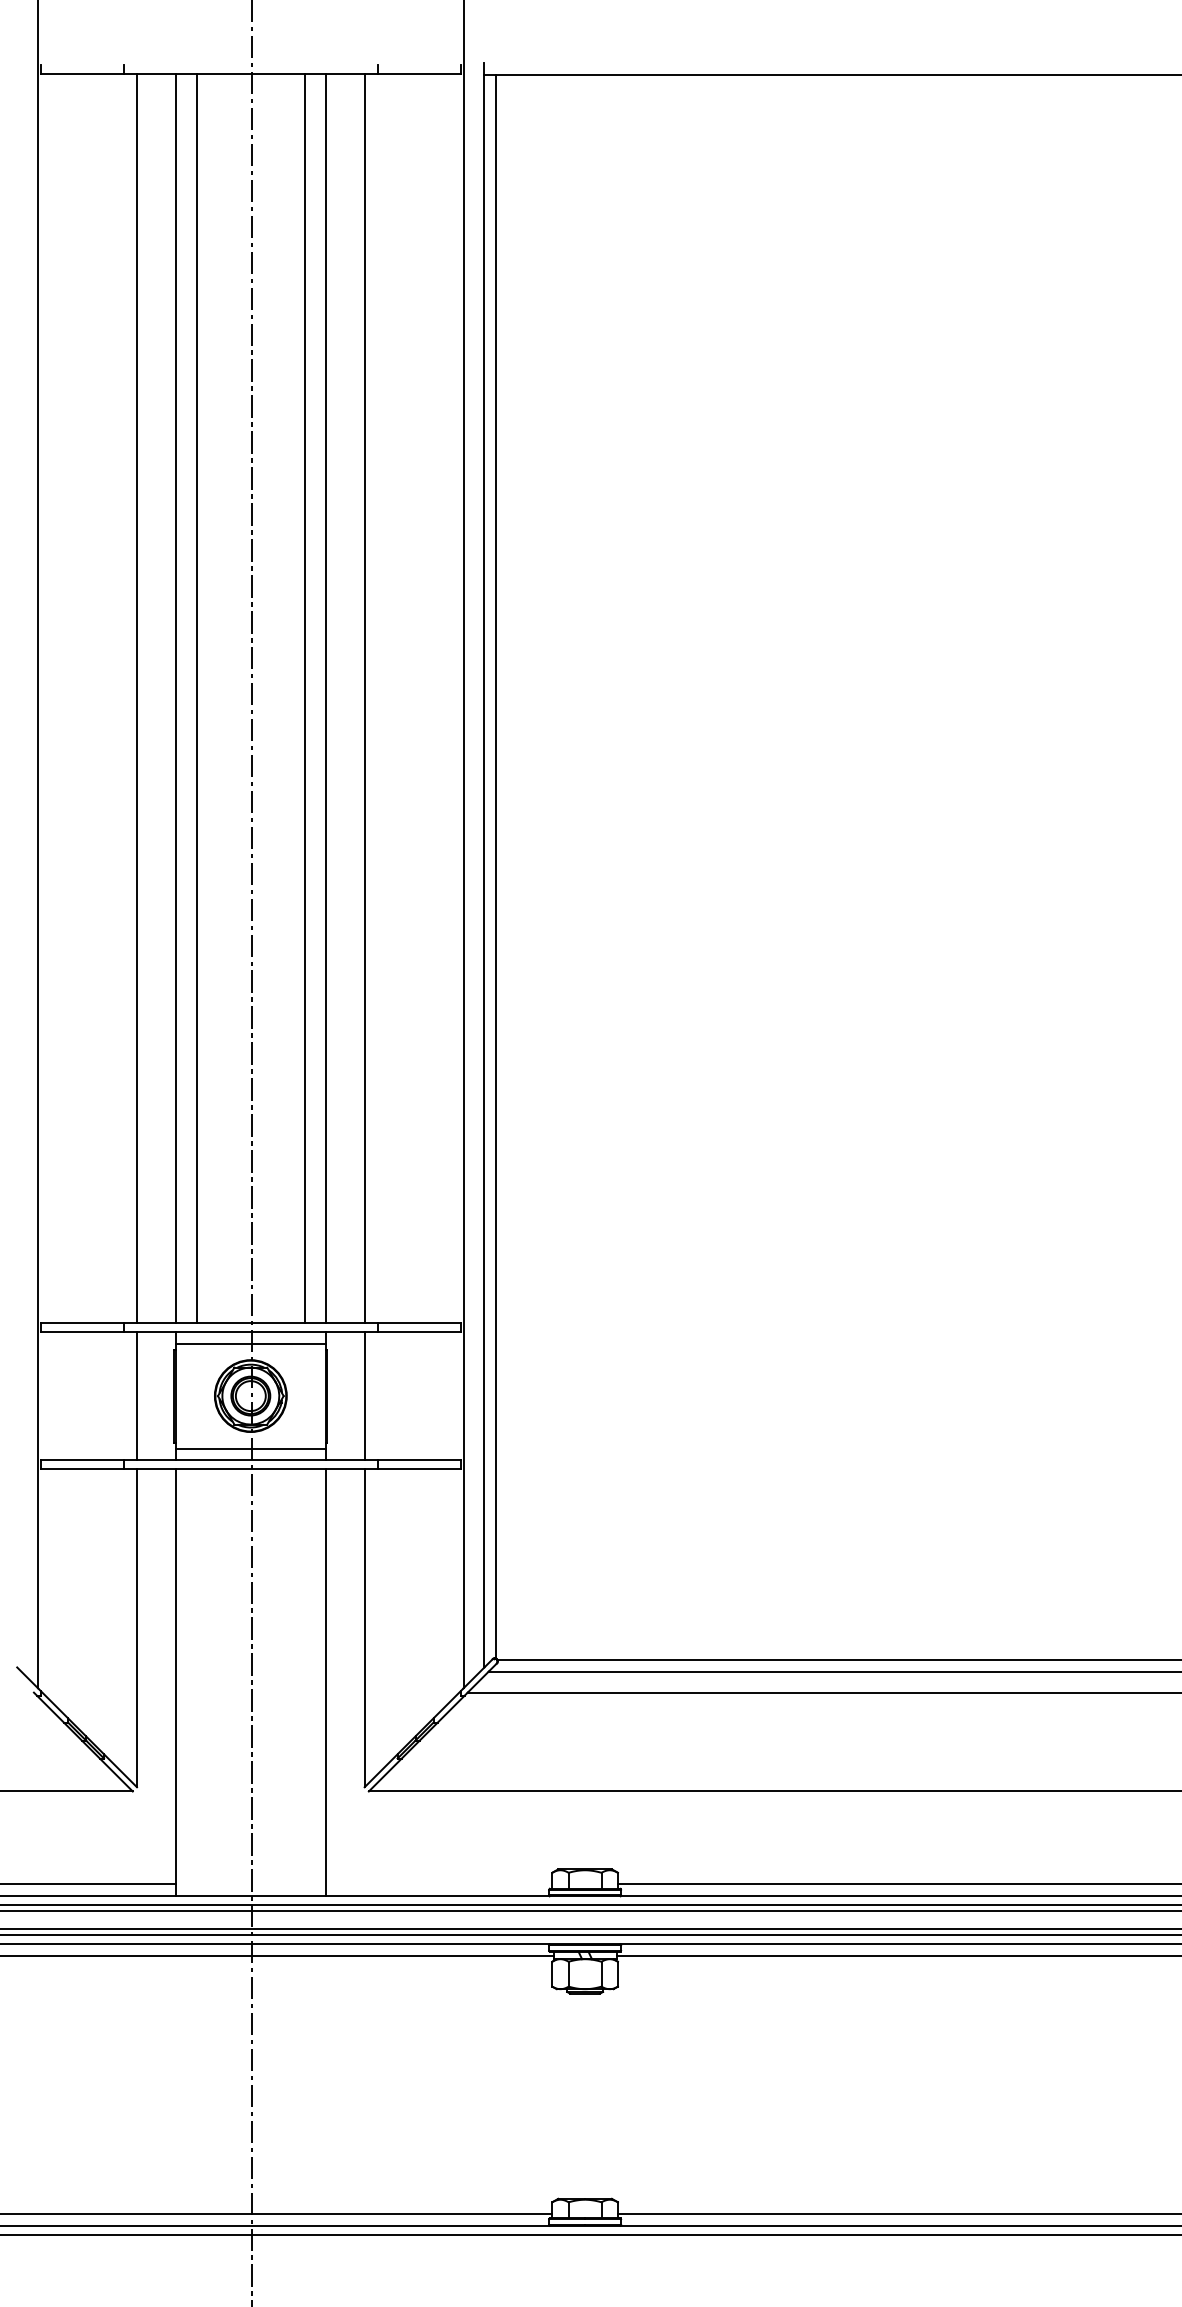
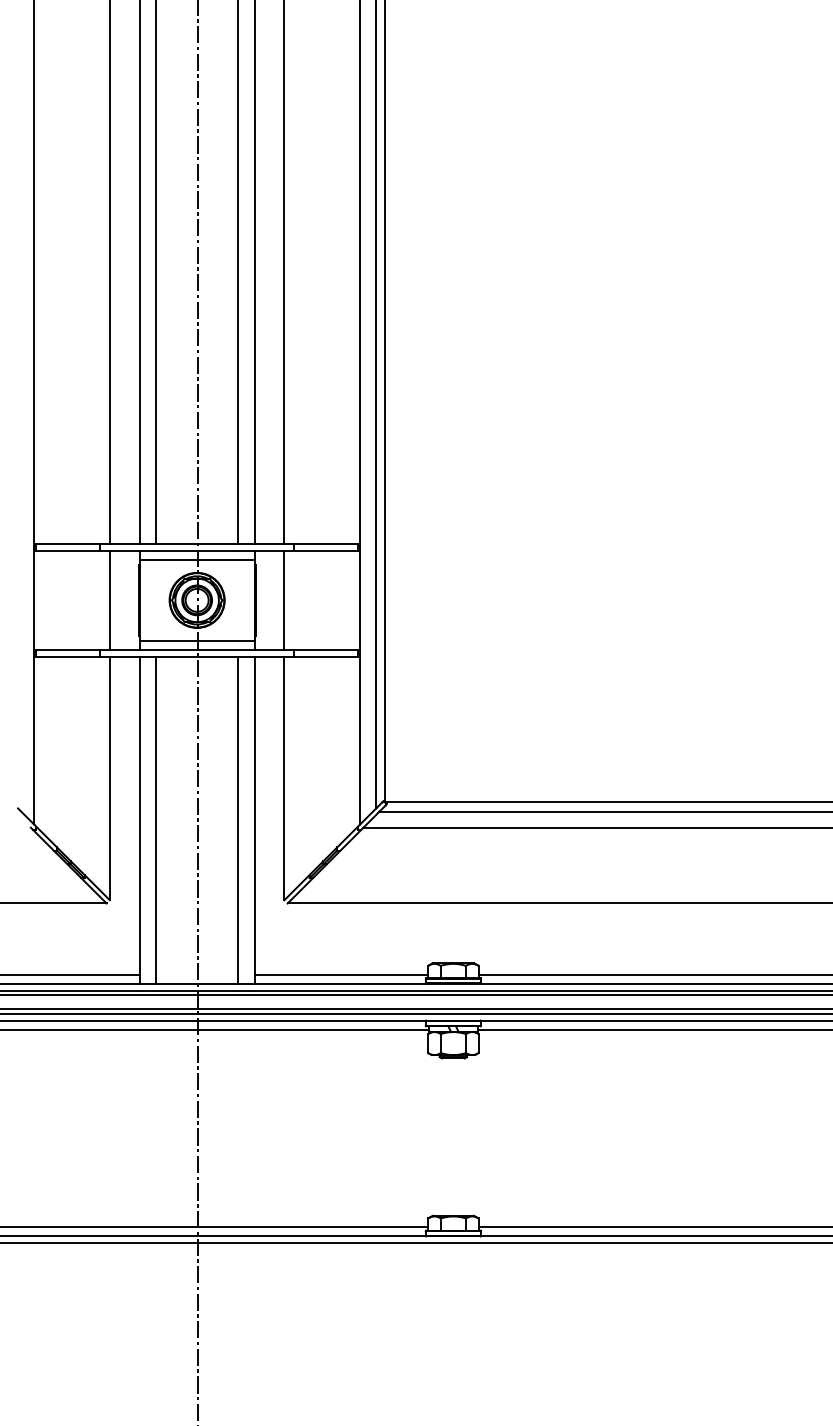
line: (196, 1682) -> (155, 819), added
line: (304, 1682) -> (238, 819), added
line: (438, 1884) -> (341, 974), added

